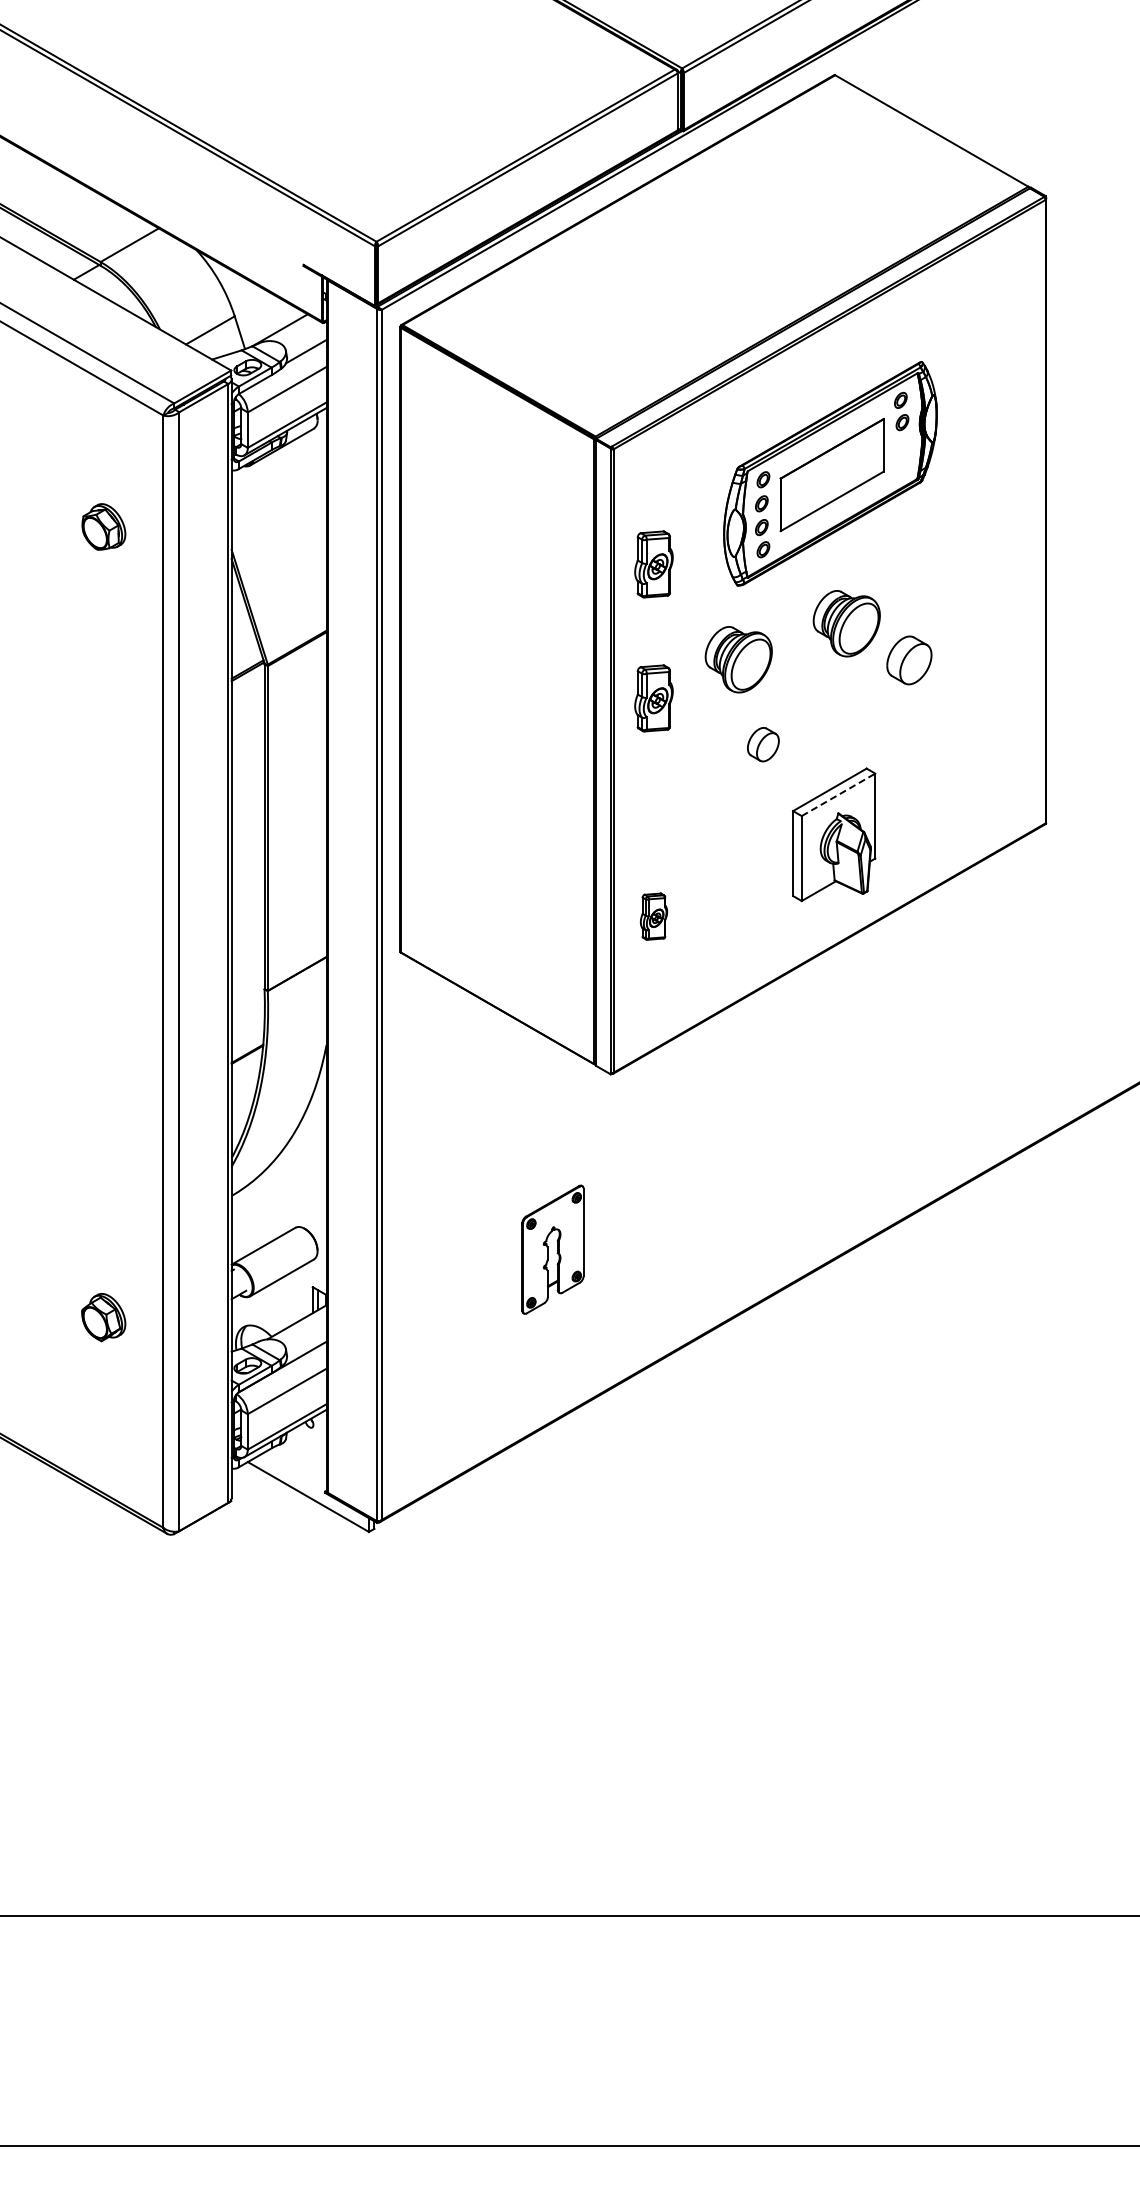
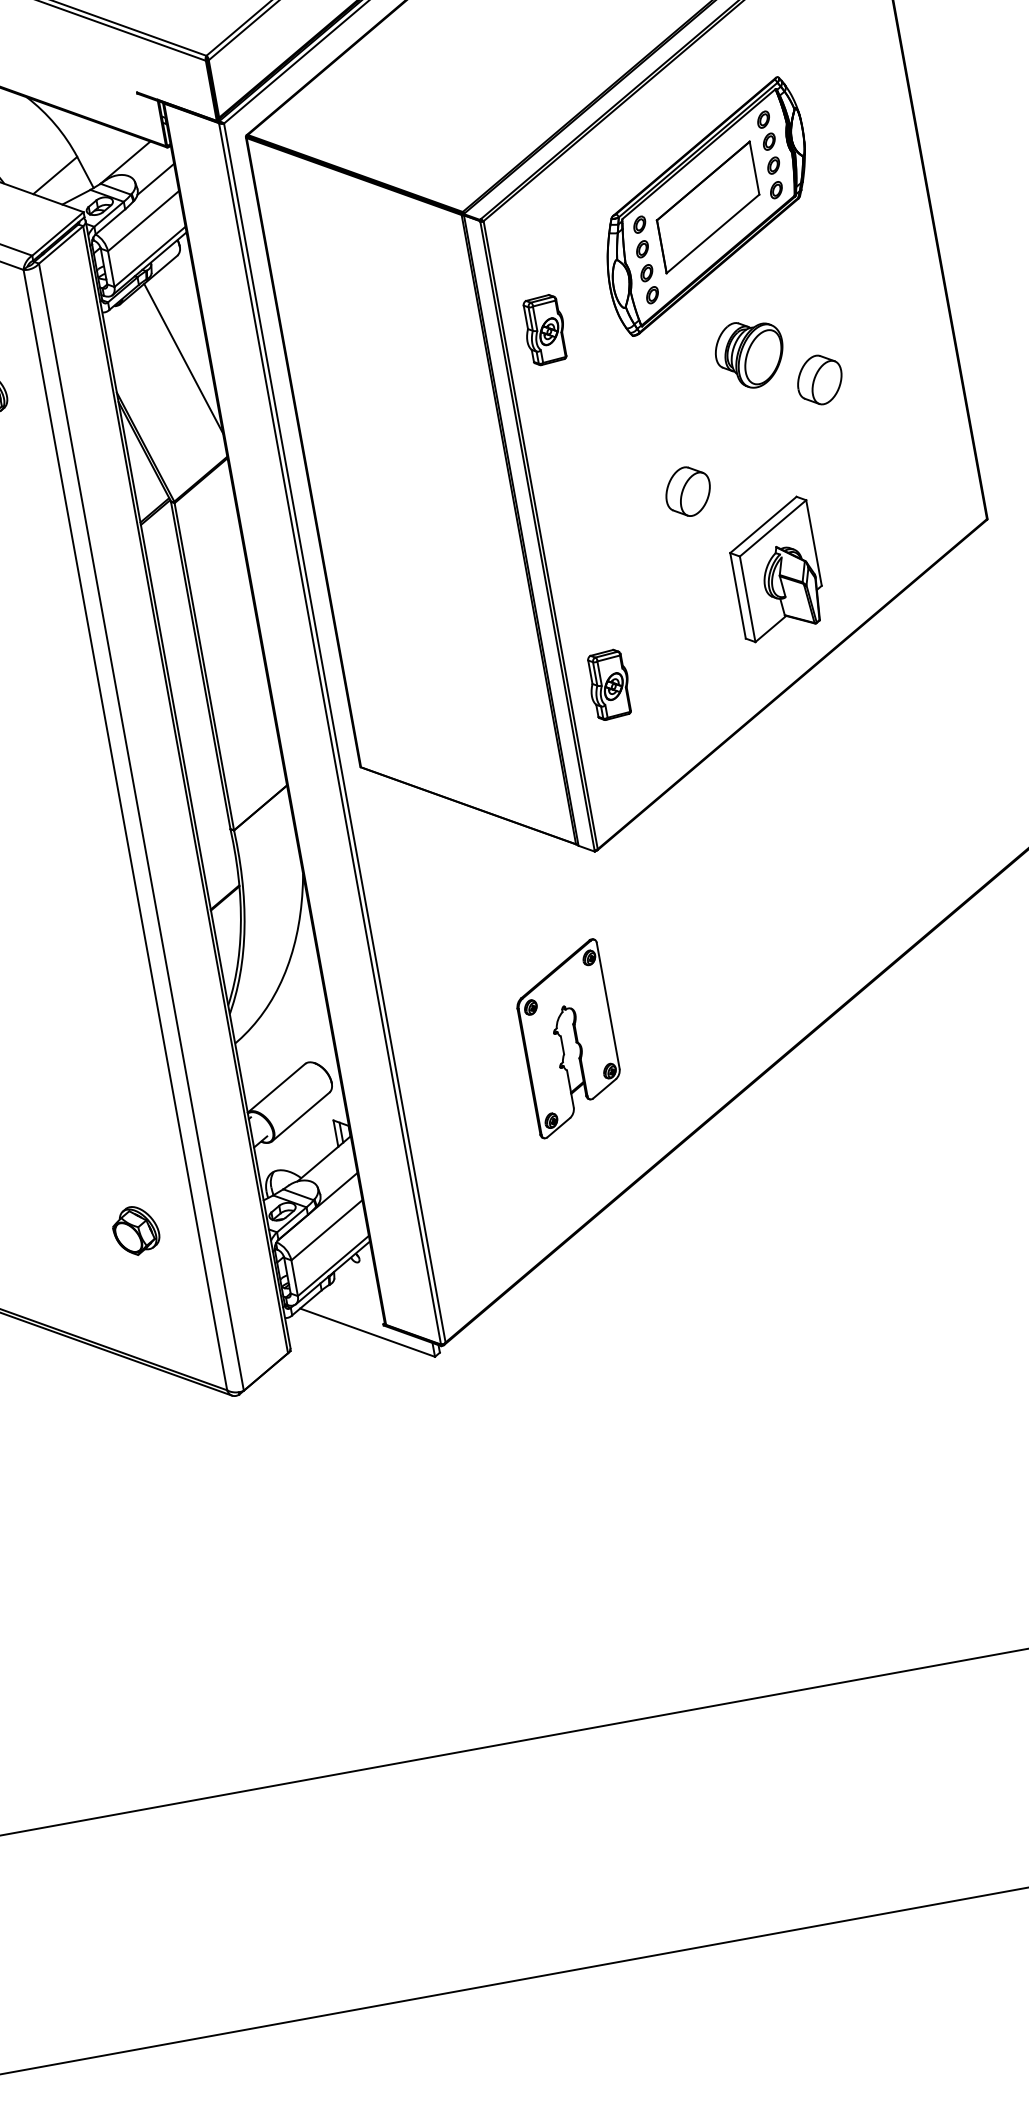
part: (901, 457) -> (774, 177), added
line: (301, 528) -> (183, 358), added
part: (738, 659) -> (647, 410), removed
part: (653, 698) -> (569, 465), removed
part: (763, 744) -> (688, 491), size x1.43
line: (838, 794) -> (772, 528), dashed -> solid
part: (653, 916) -> (608, 684), size x1.43
part: (552, 1249) -> (568, 1038), size x1.43
part: (103, 1317) -> (135, 1230), moved

